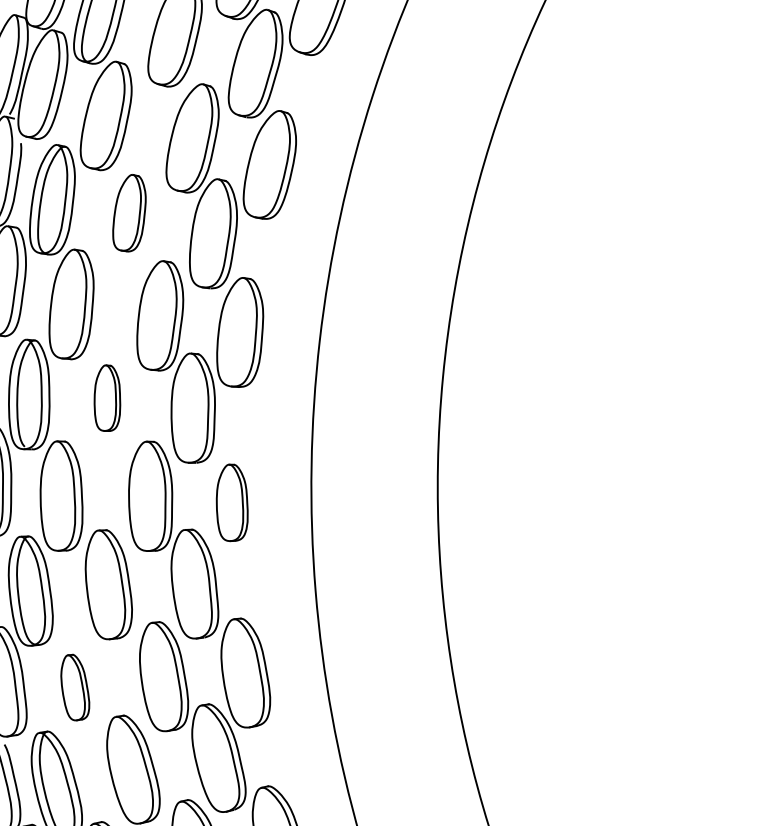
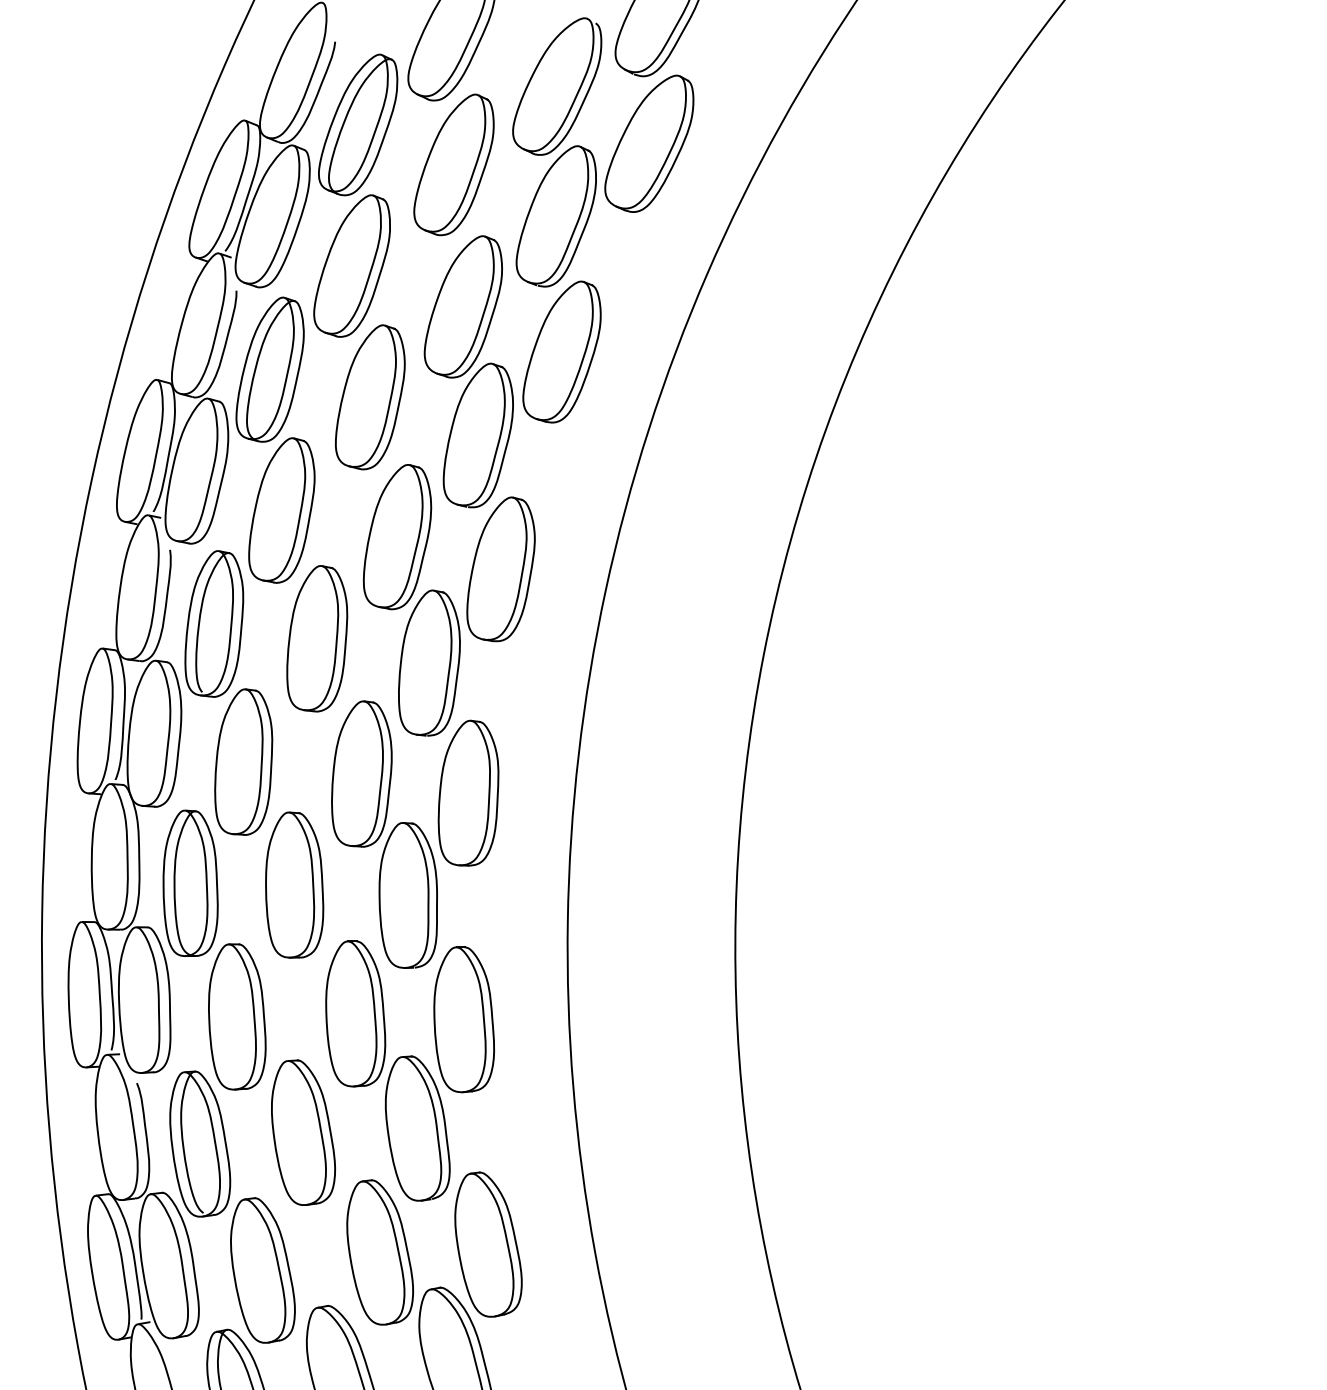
part: (129, 213) -> (370, 397), size x1.43
part: (107, 397) -> (317, 638), size x1.67
part: (231, 502) -> (468, 792), size x1.43
part: (75, 687) -> (237, 1016), size x1.67

